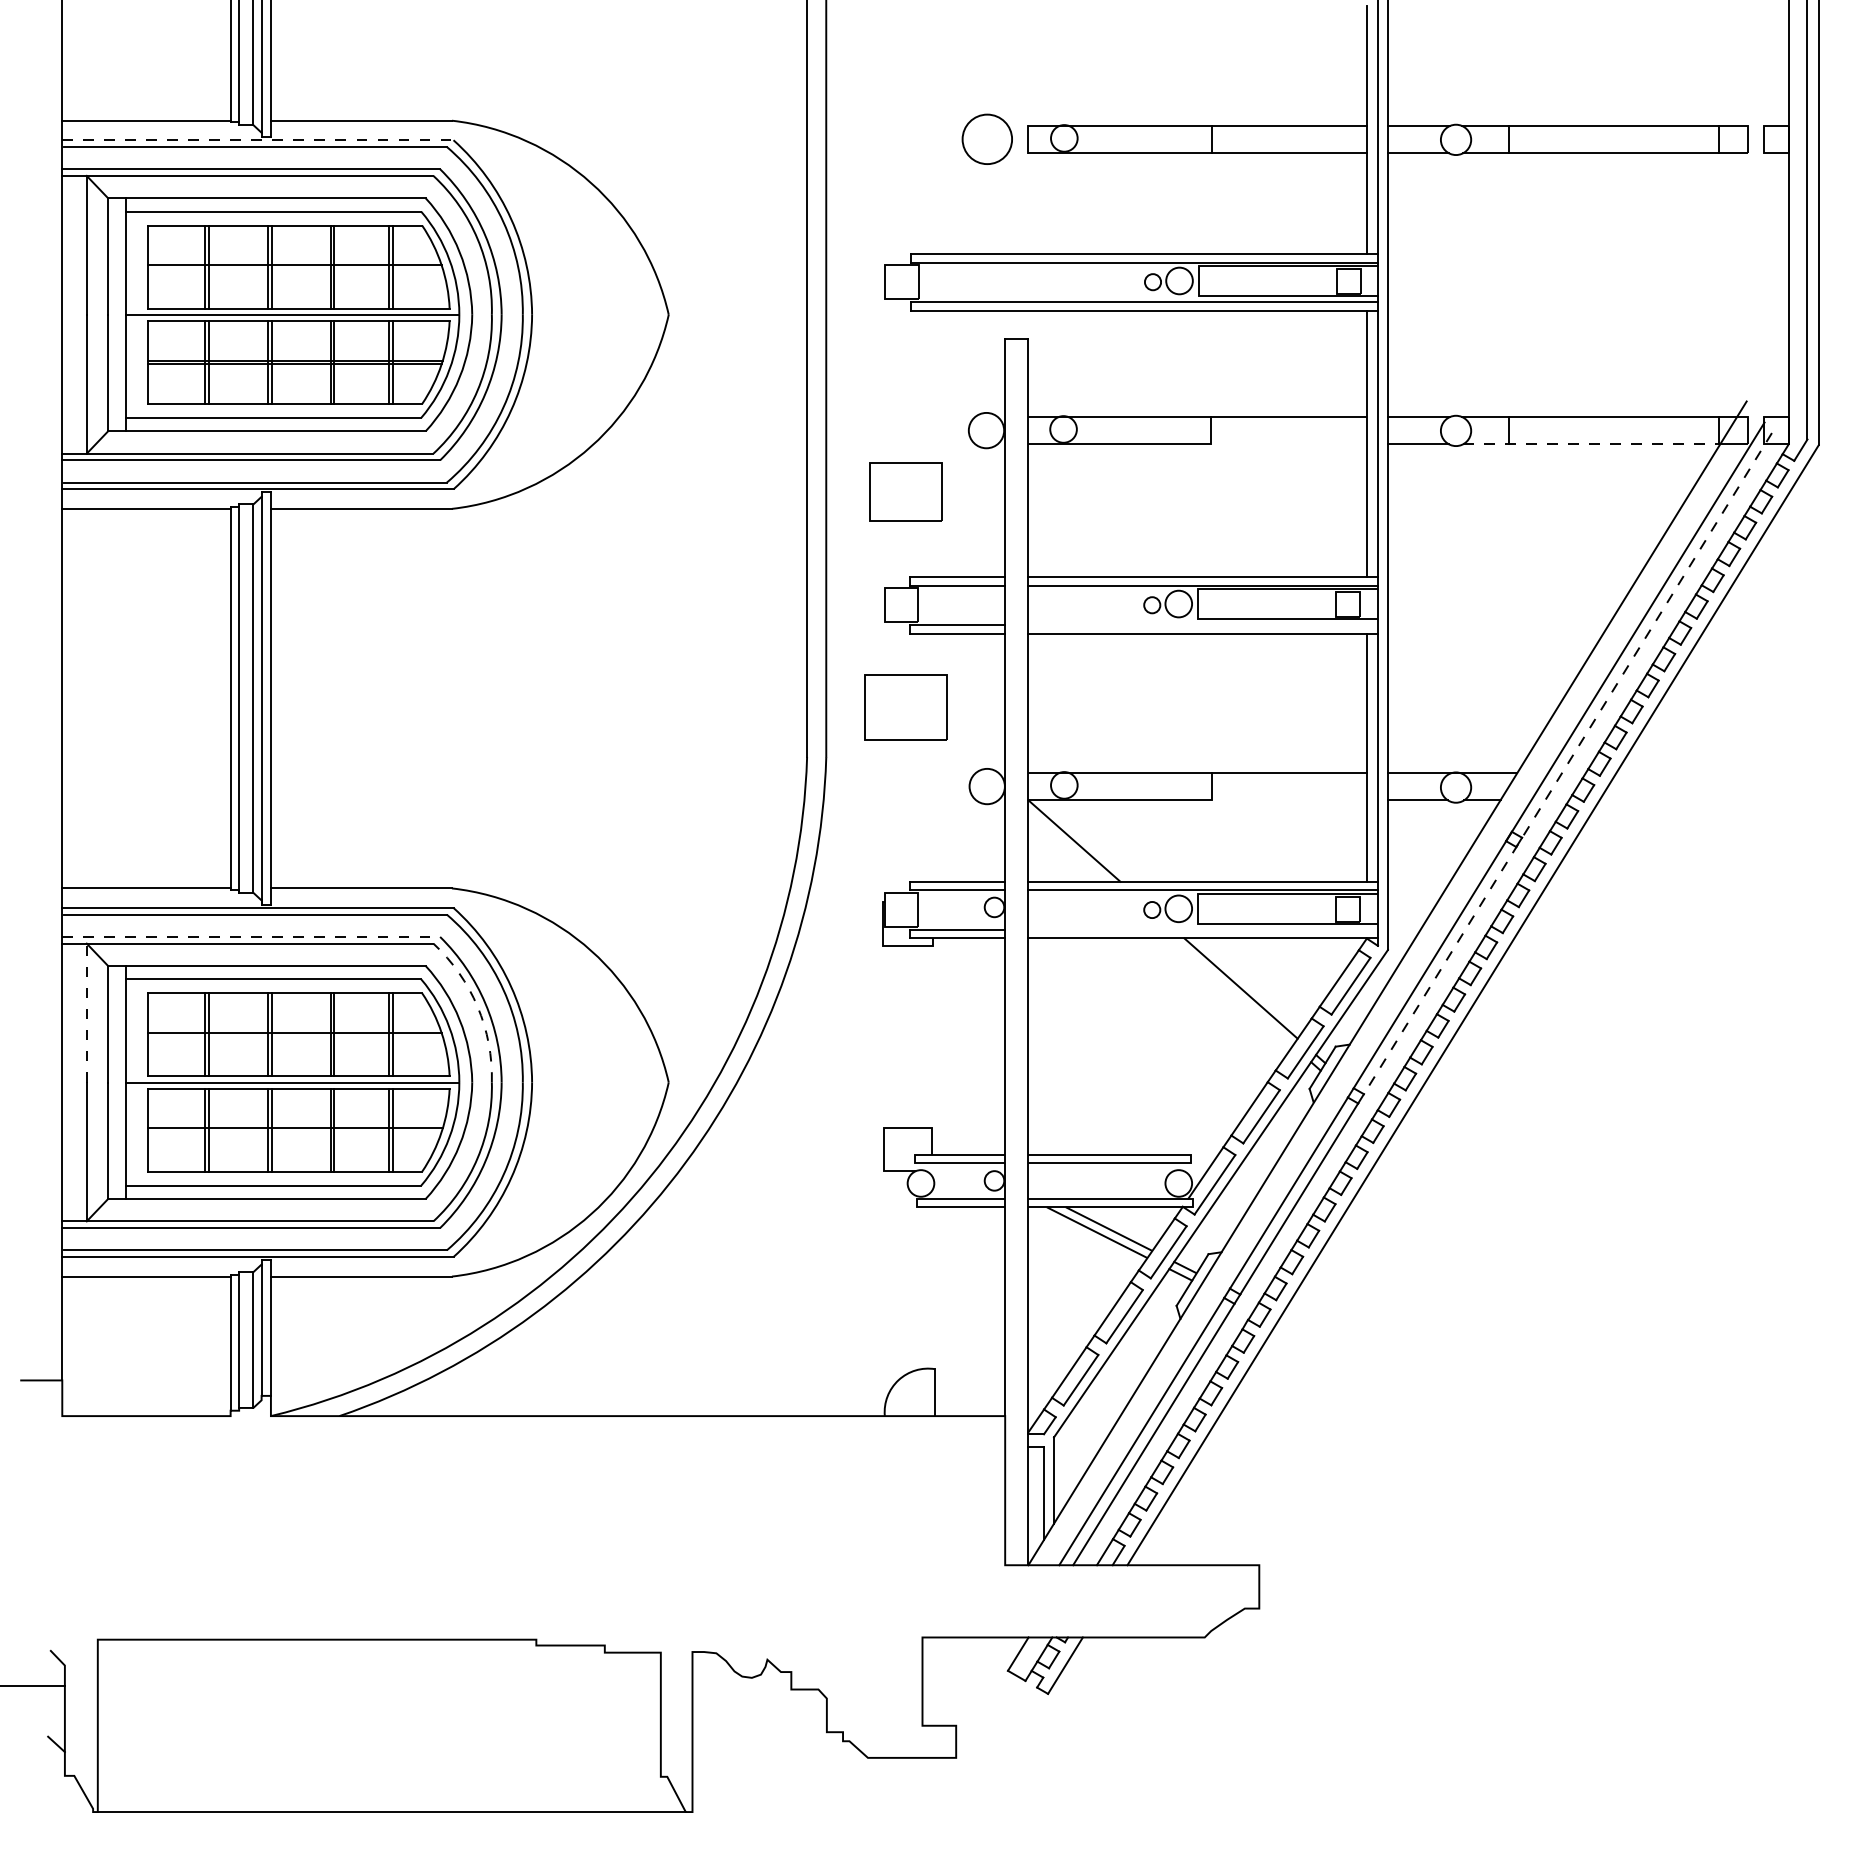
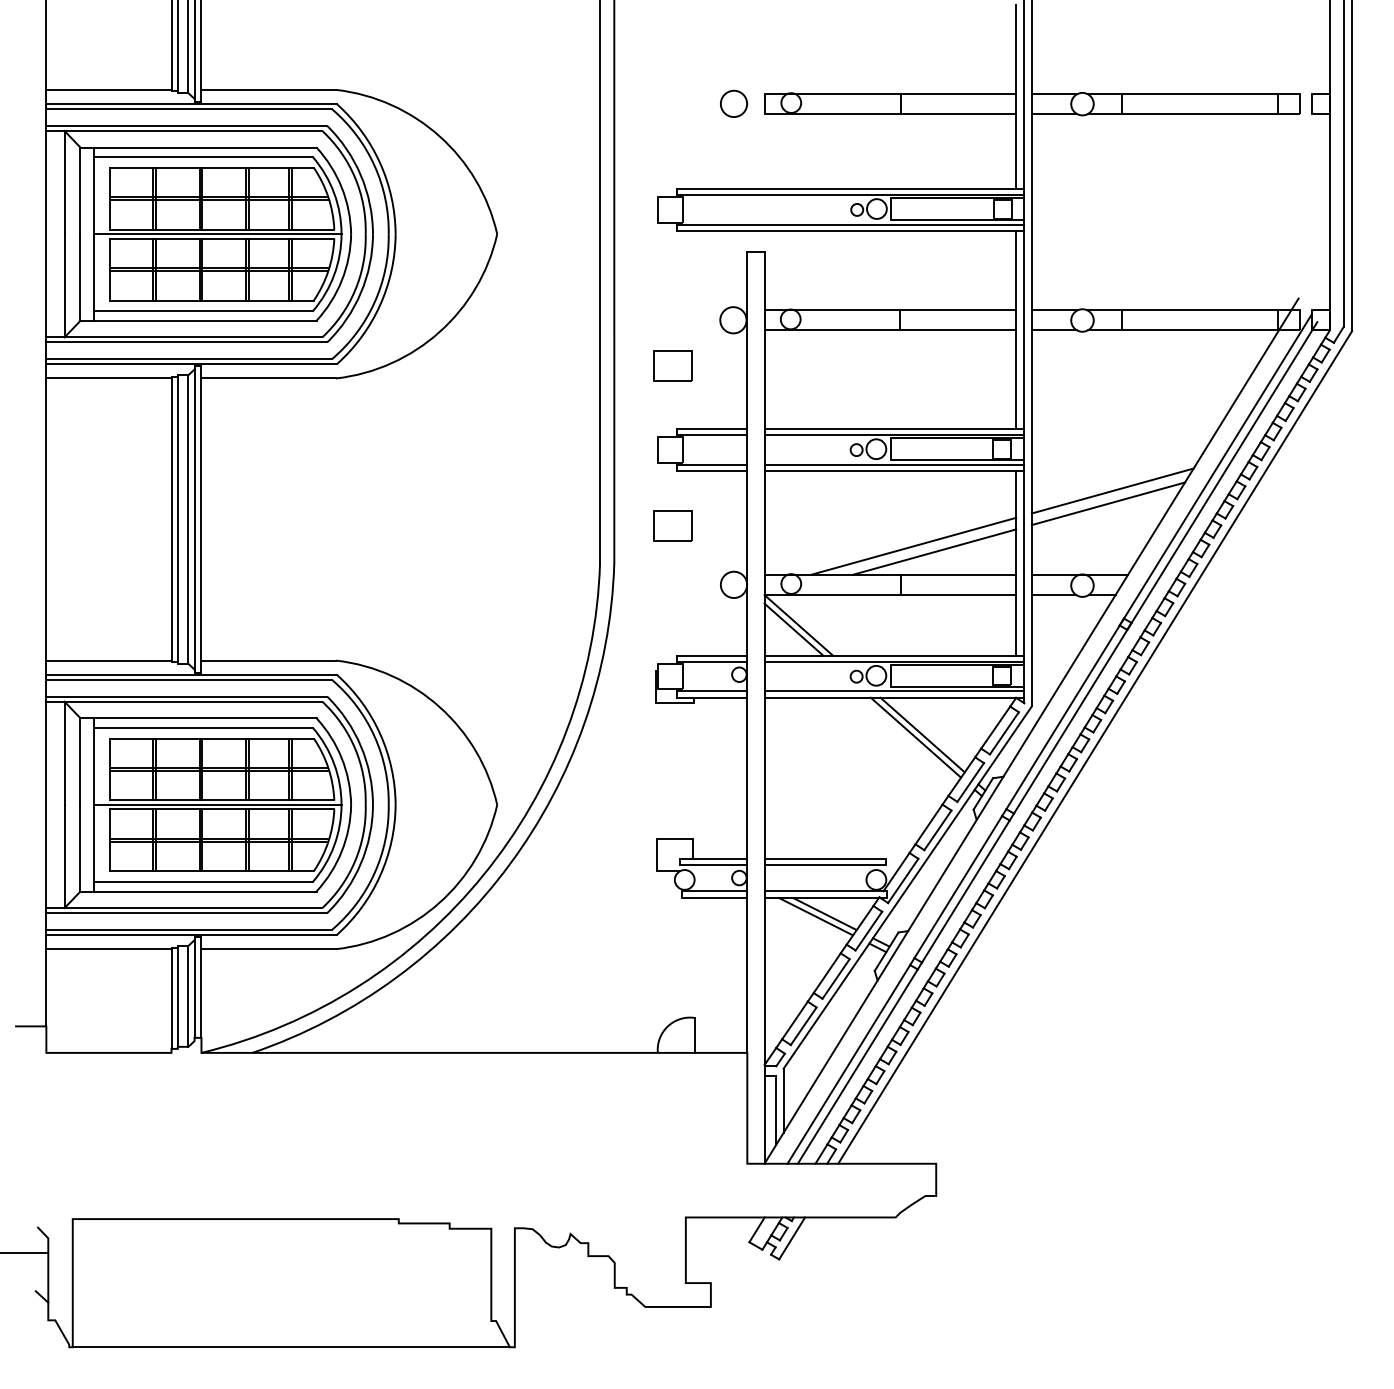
circle: (986, 139) -> (733, 103), size x0.71
line: (257, 140) -> (191, 104), dashed -> solid
line: (294, 269) -> (218, 200), added
line: (1288, 444) -> (957, 330), added
line: (1591, 444) -> (1183, 330), dashed -> solid
part: (905, 491) -> (673, 365), size x0.71
line: (1202, 625) -> (894, 465), added
line: (1496, 660) -> (1112, 491), added
line: (1490, 677) -> (1108, 503), added
part: (905, 707) -> (673, 526), size x0.62
line: (1228, 734) -> (913, 546), added
line: (1256, 741) -> (934, 551), added
line: (1567, 764) -> (1165, 568), dashed -> solid
line: (1288, 800) -> (957, 595), added
line: (1067, 846) -> (793, 629), added
line: (1202, 929) -> (894, 691), added
line: (251, 936) -> (187, 696), dashed -> solid
line: (1231, 991) -> (915, 737), added
arc: (477, 1006) -> (355, 748), dashed -> solid
line: (86, 1012) -> (64, 752), dashed -> solid
line: (294, 1036) -> (218, 770), added
line: (294, 1132) -> (218, 842), added

